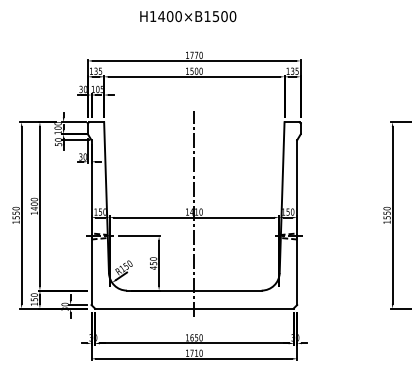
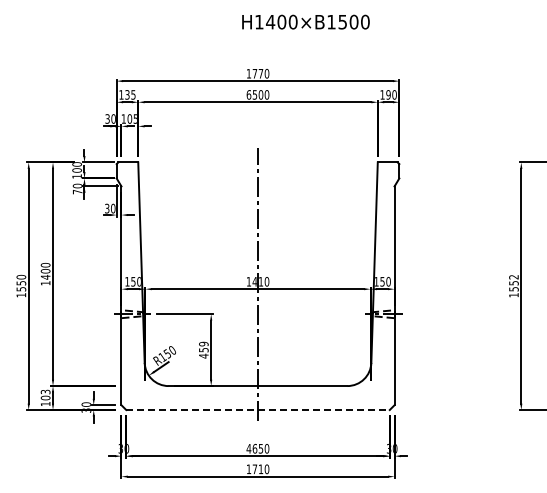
text: (187, 16) -> (305, 21), moved
text: (187, 71) -> (248, 94), 1500 -> 6500
text: (294, 71) -> (391, 94), 135 -> 190
text: (58, 144) -> (77, 192), 50 -> 70
text: (386, 208) -> (513, 276), 1550 -> 1552
text: (153, 259) -> (203, 344), 450 -> 459
text: (34, 296) -> (45, 394), 150 -> 103
line: (194, 309) -> (258, 410), solid -> dashed
text: (187, 337) -> (248, 448), 1650 -> 4650

